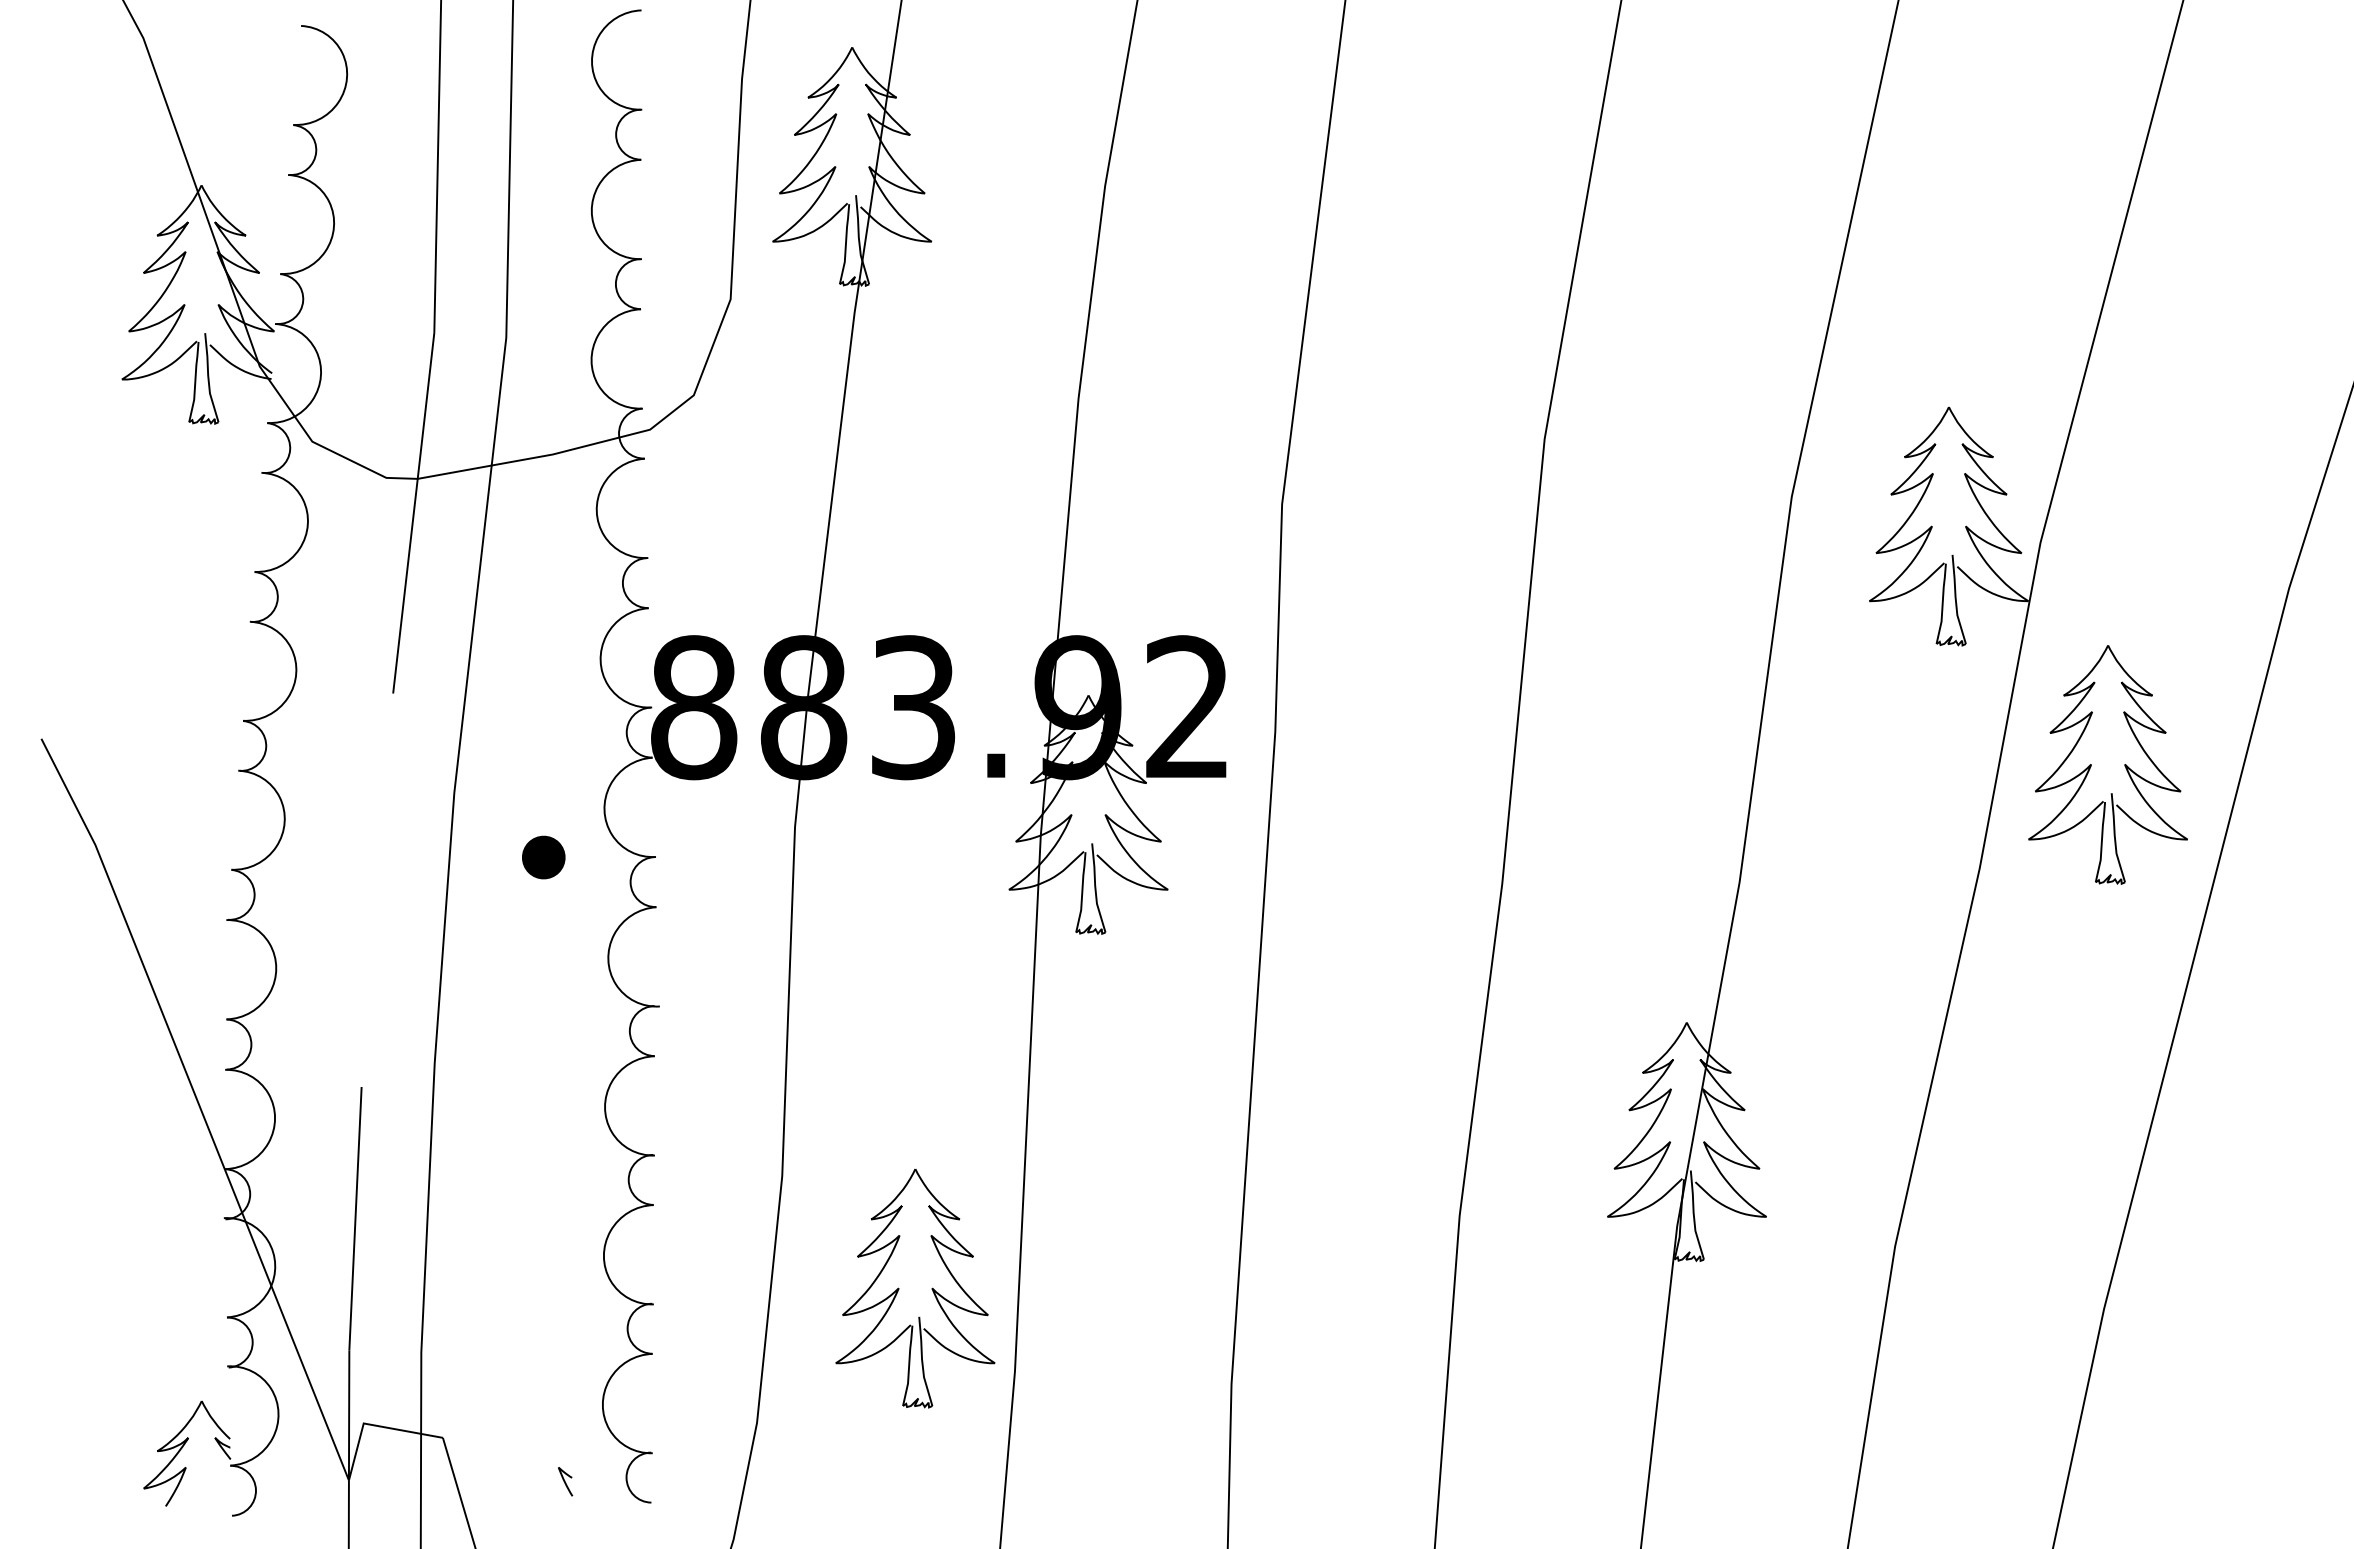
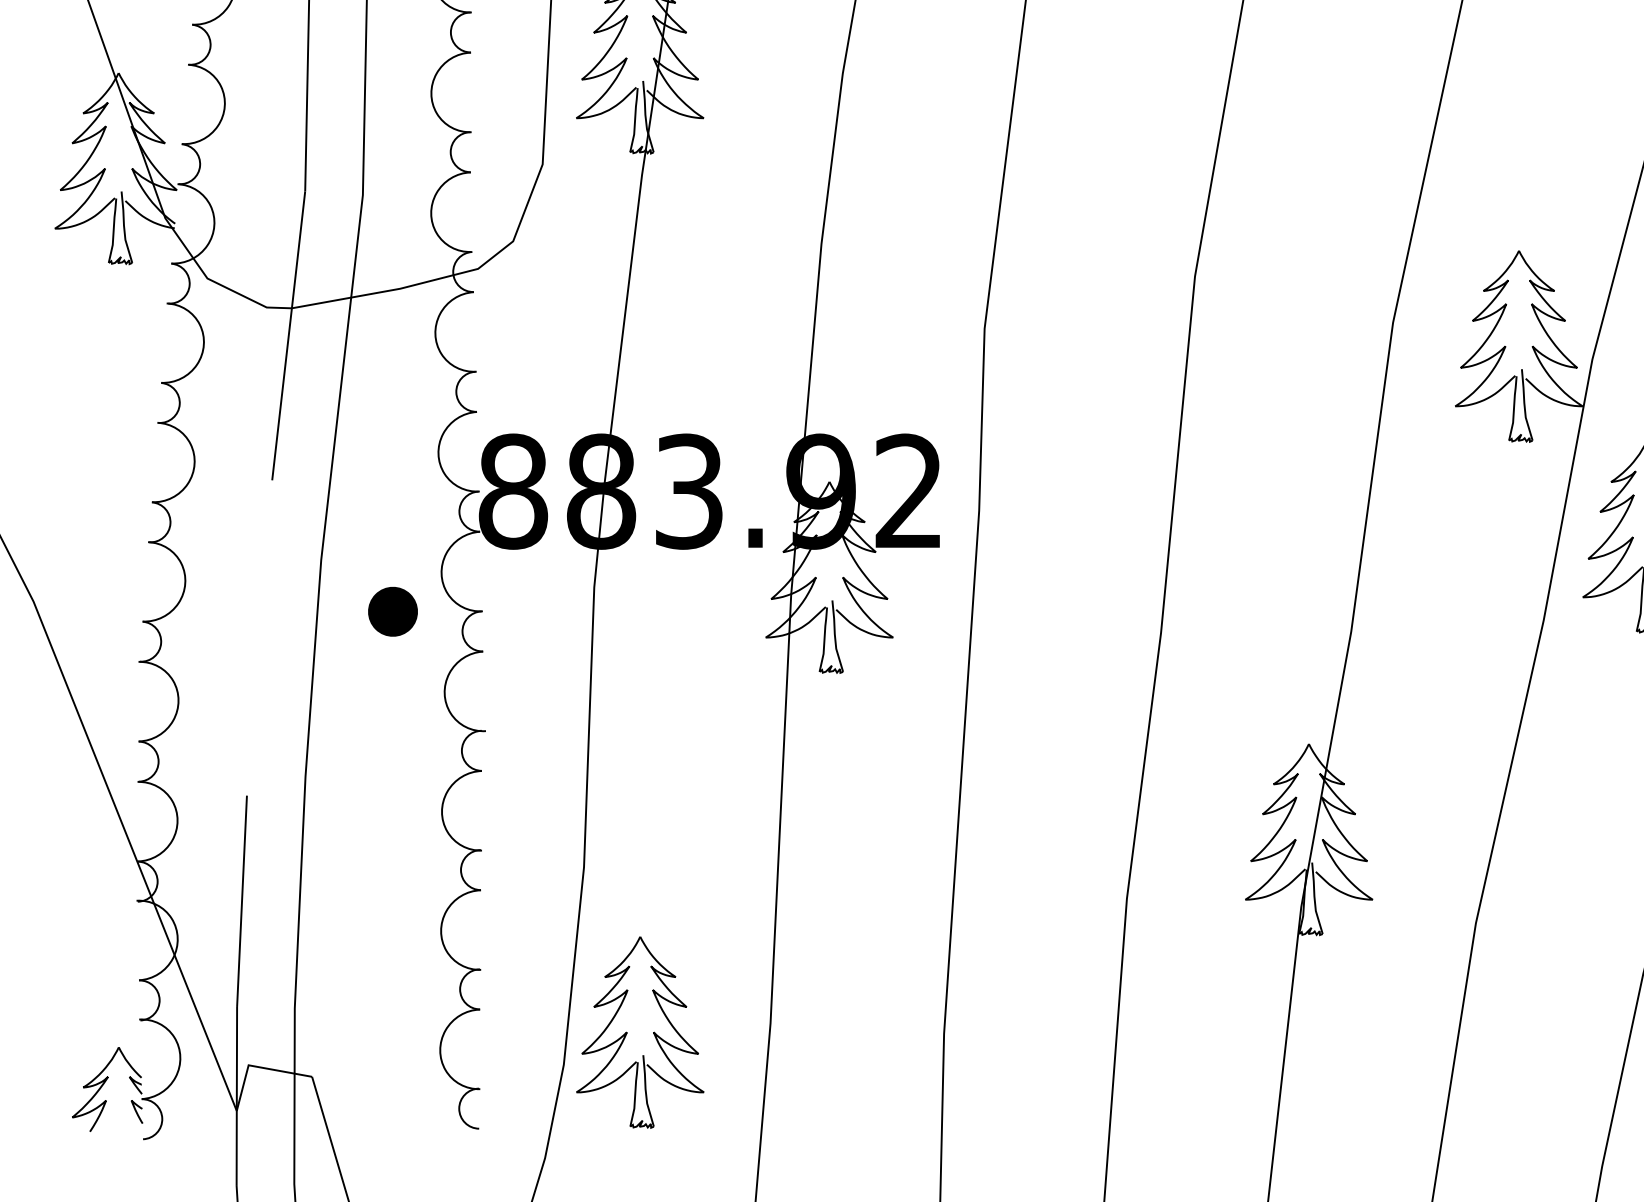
part: (543, 857) -> (392, 611), size x1.43
part: (899, 1288) -> (627, 1032), moved
curve: (565, 1481) -> (137, 1111), moved

